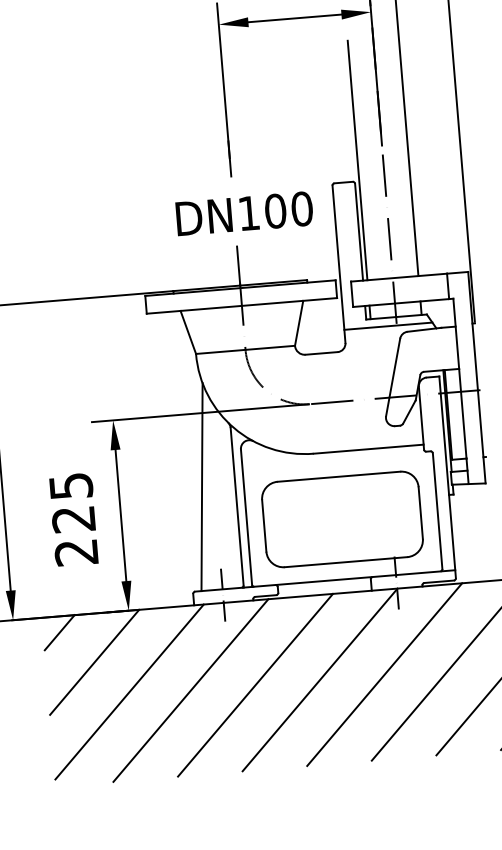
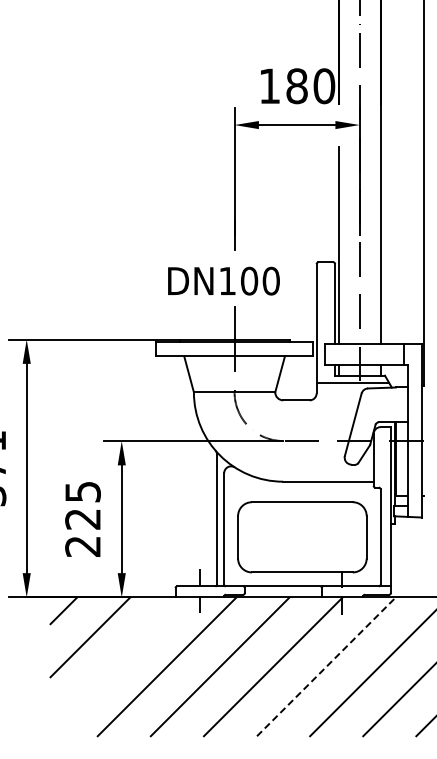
text: (243, 212) -> (223, 280), moved
line: (201, 487) -> (189, 501), removed
line: (384, 674) -> (326, 666), solid -> dashed
line: (128, 691) -> (116, 663), removed

